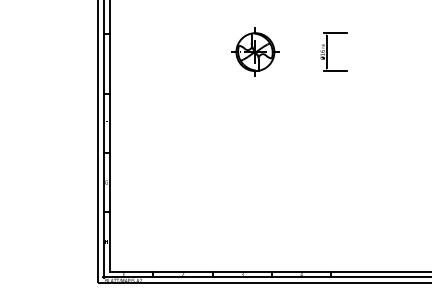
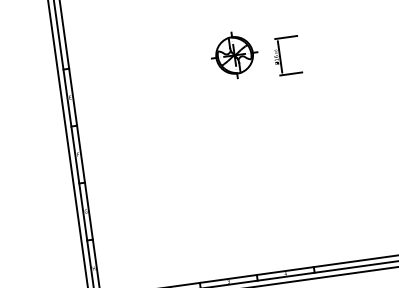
part: (255, 51) -> (234, 54), moved

